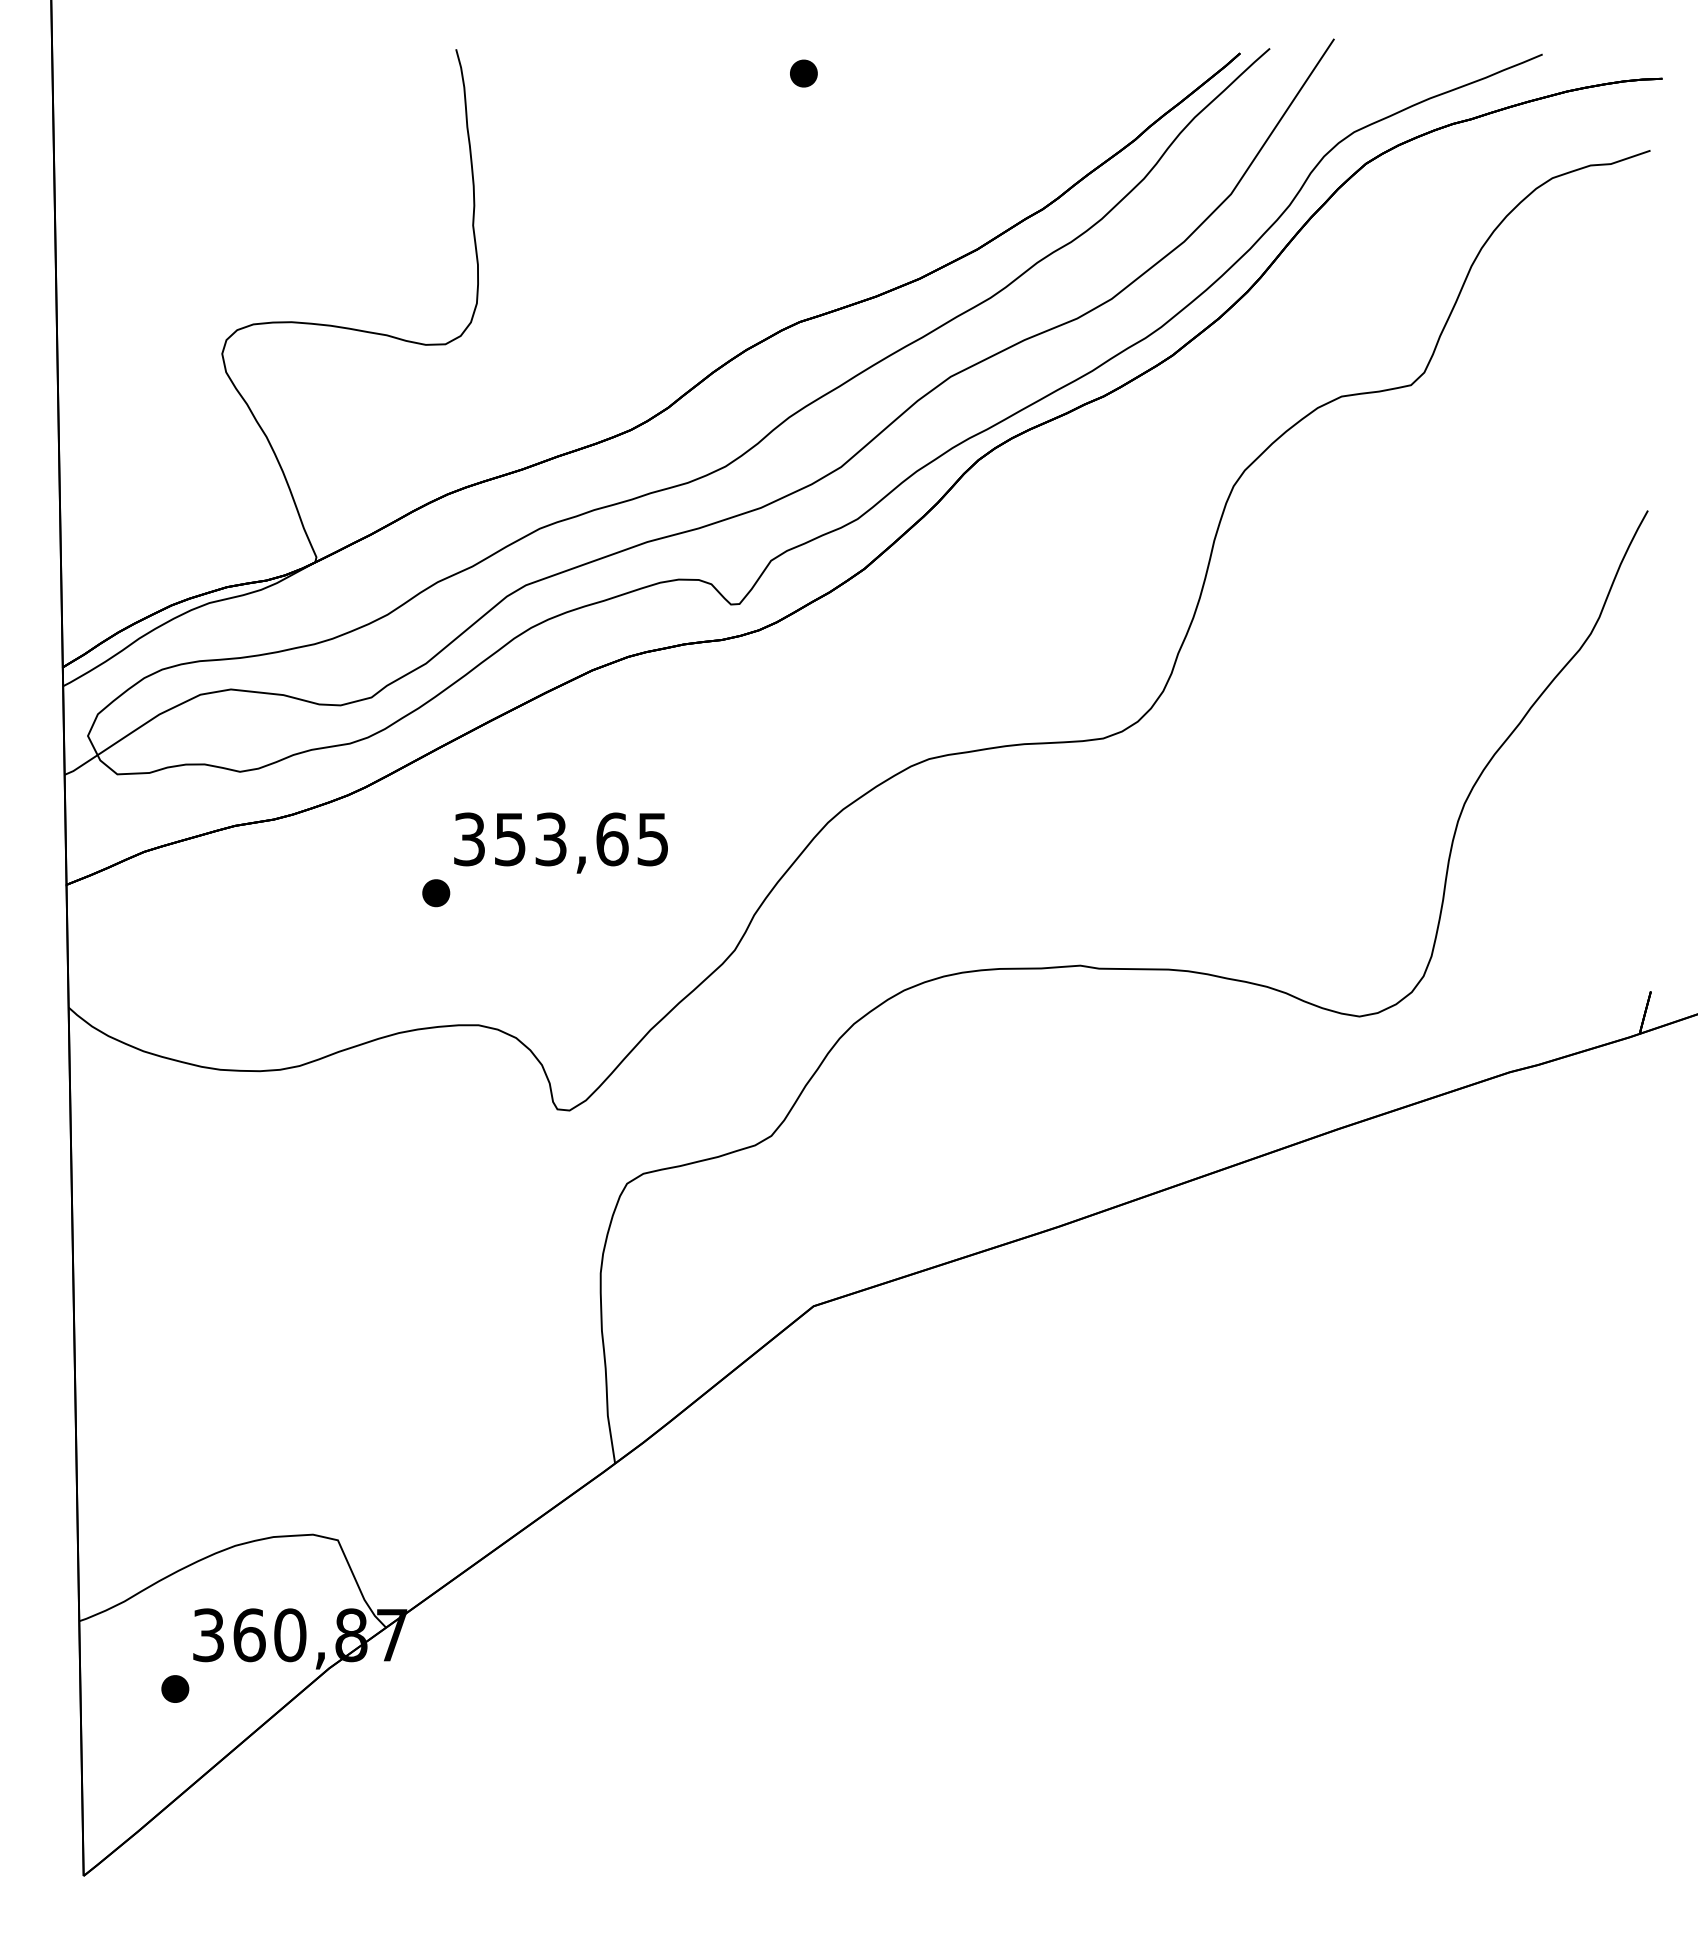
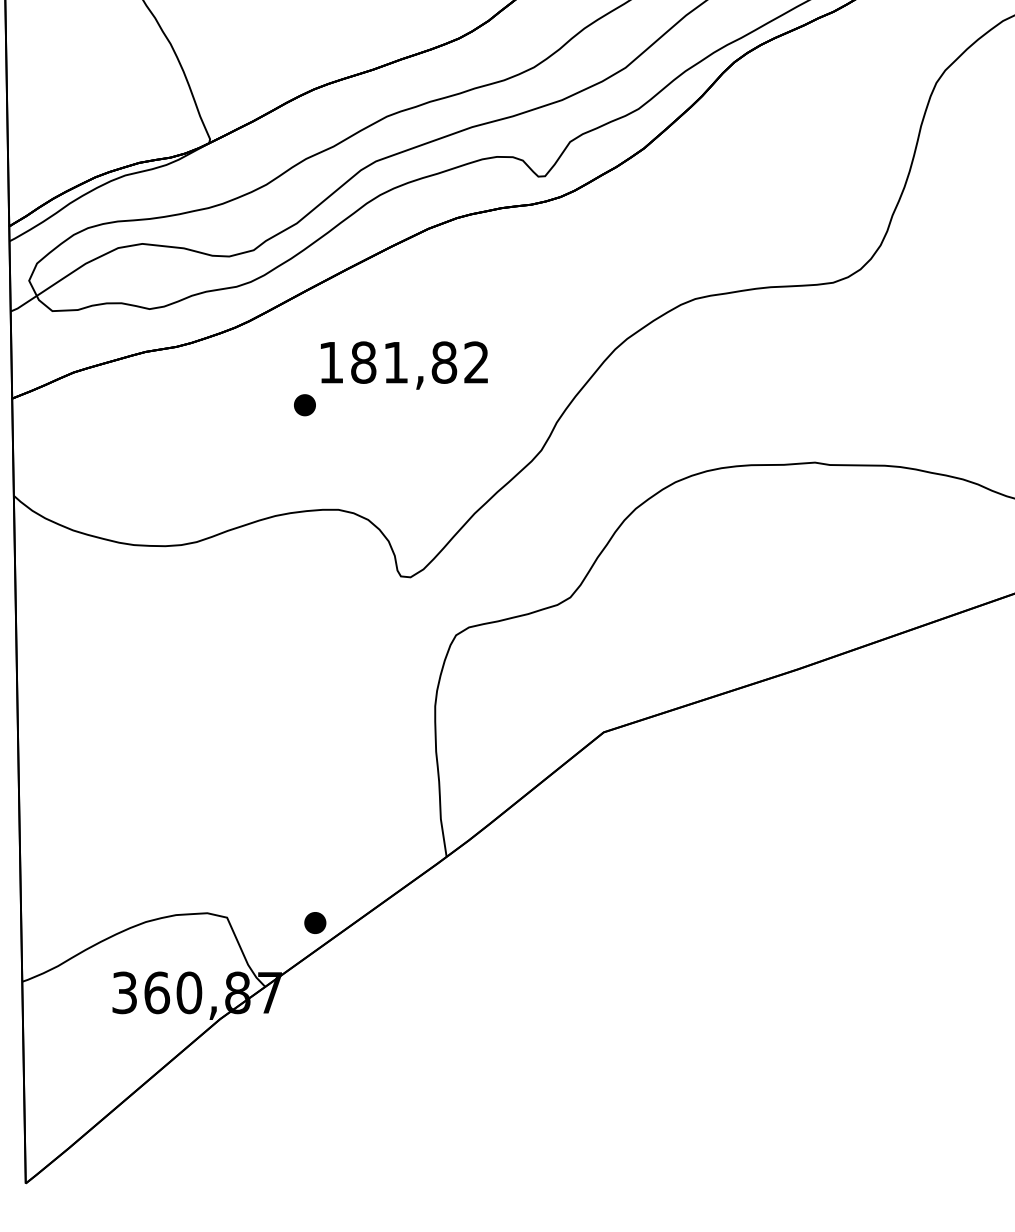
text: (560, 839) -> (403, 362), 353,65 -> 181,82
part: (175, 1688) -> (315, 922), moved

